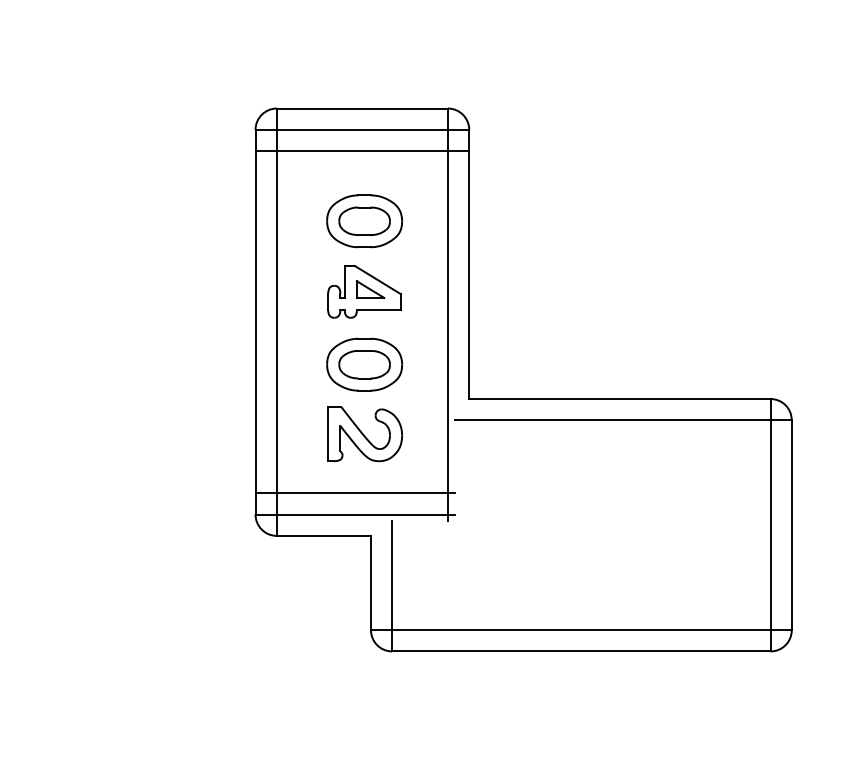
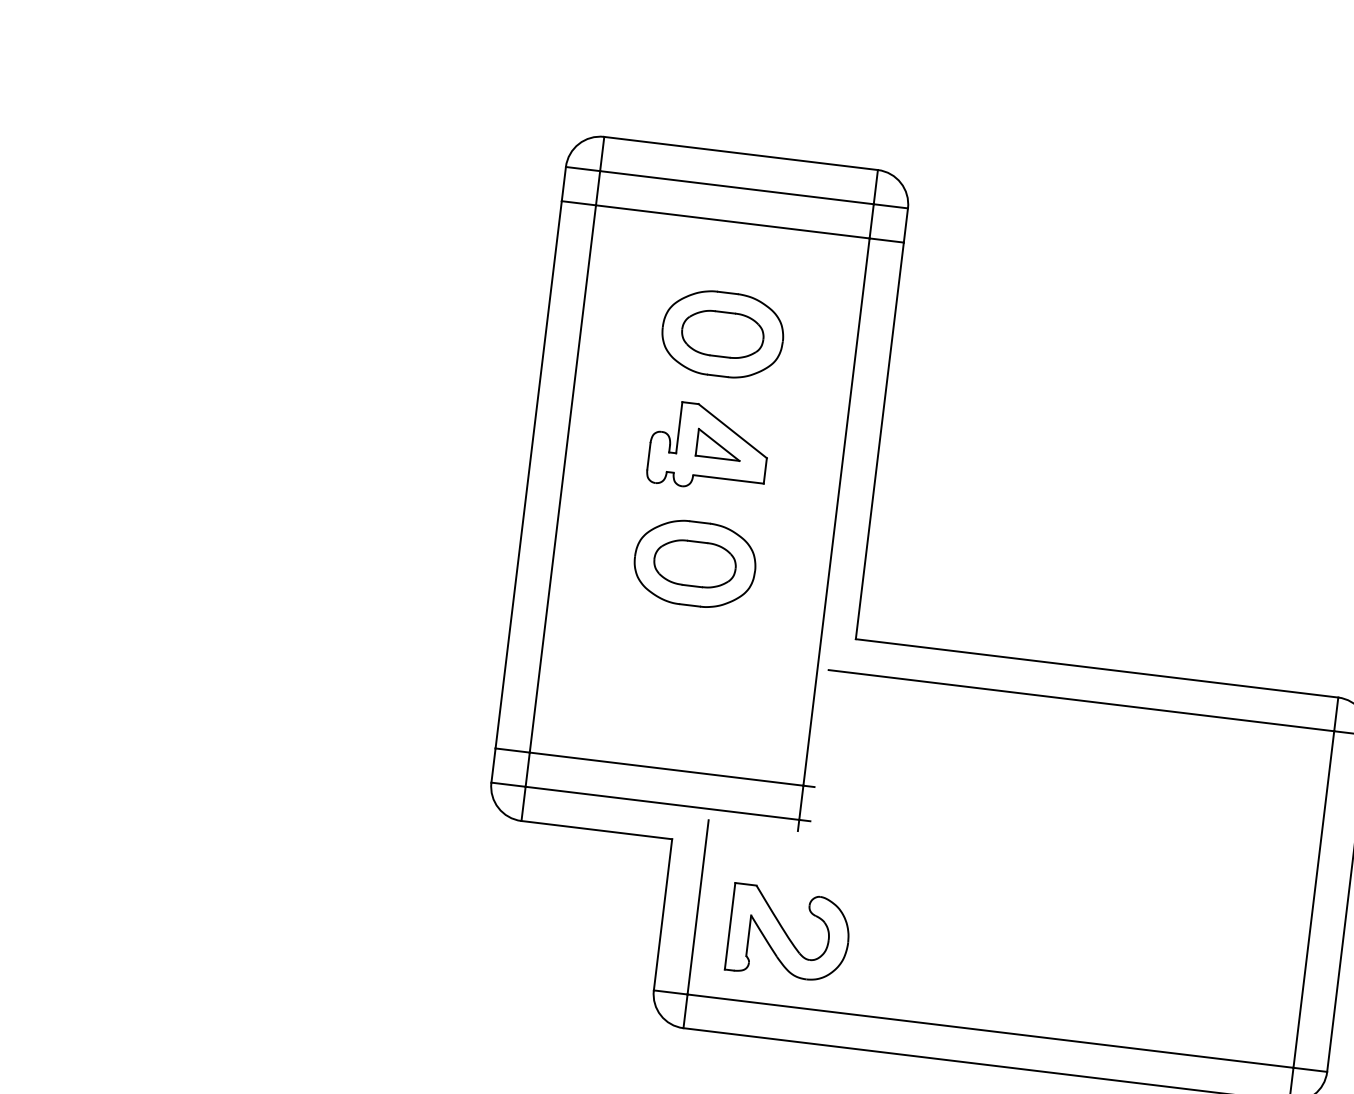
part: (364, 434) -> (788, 933), moved

